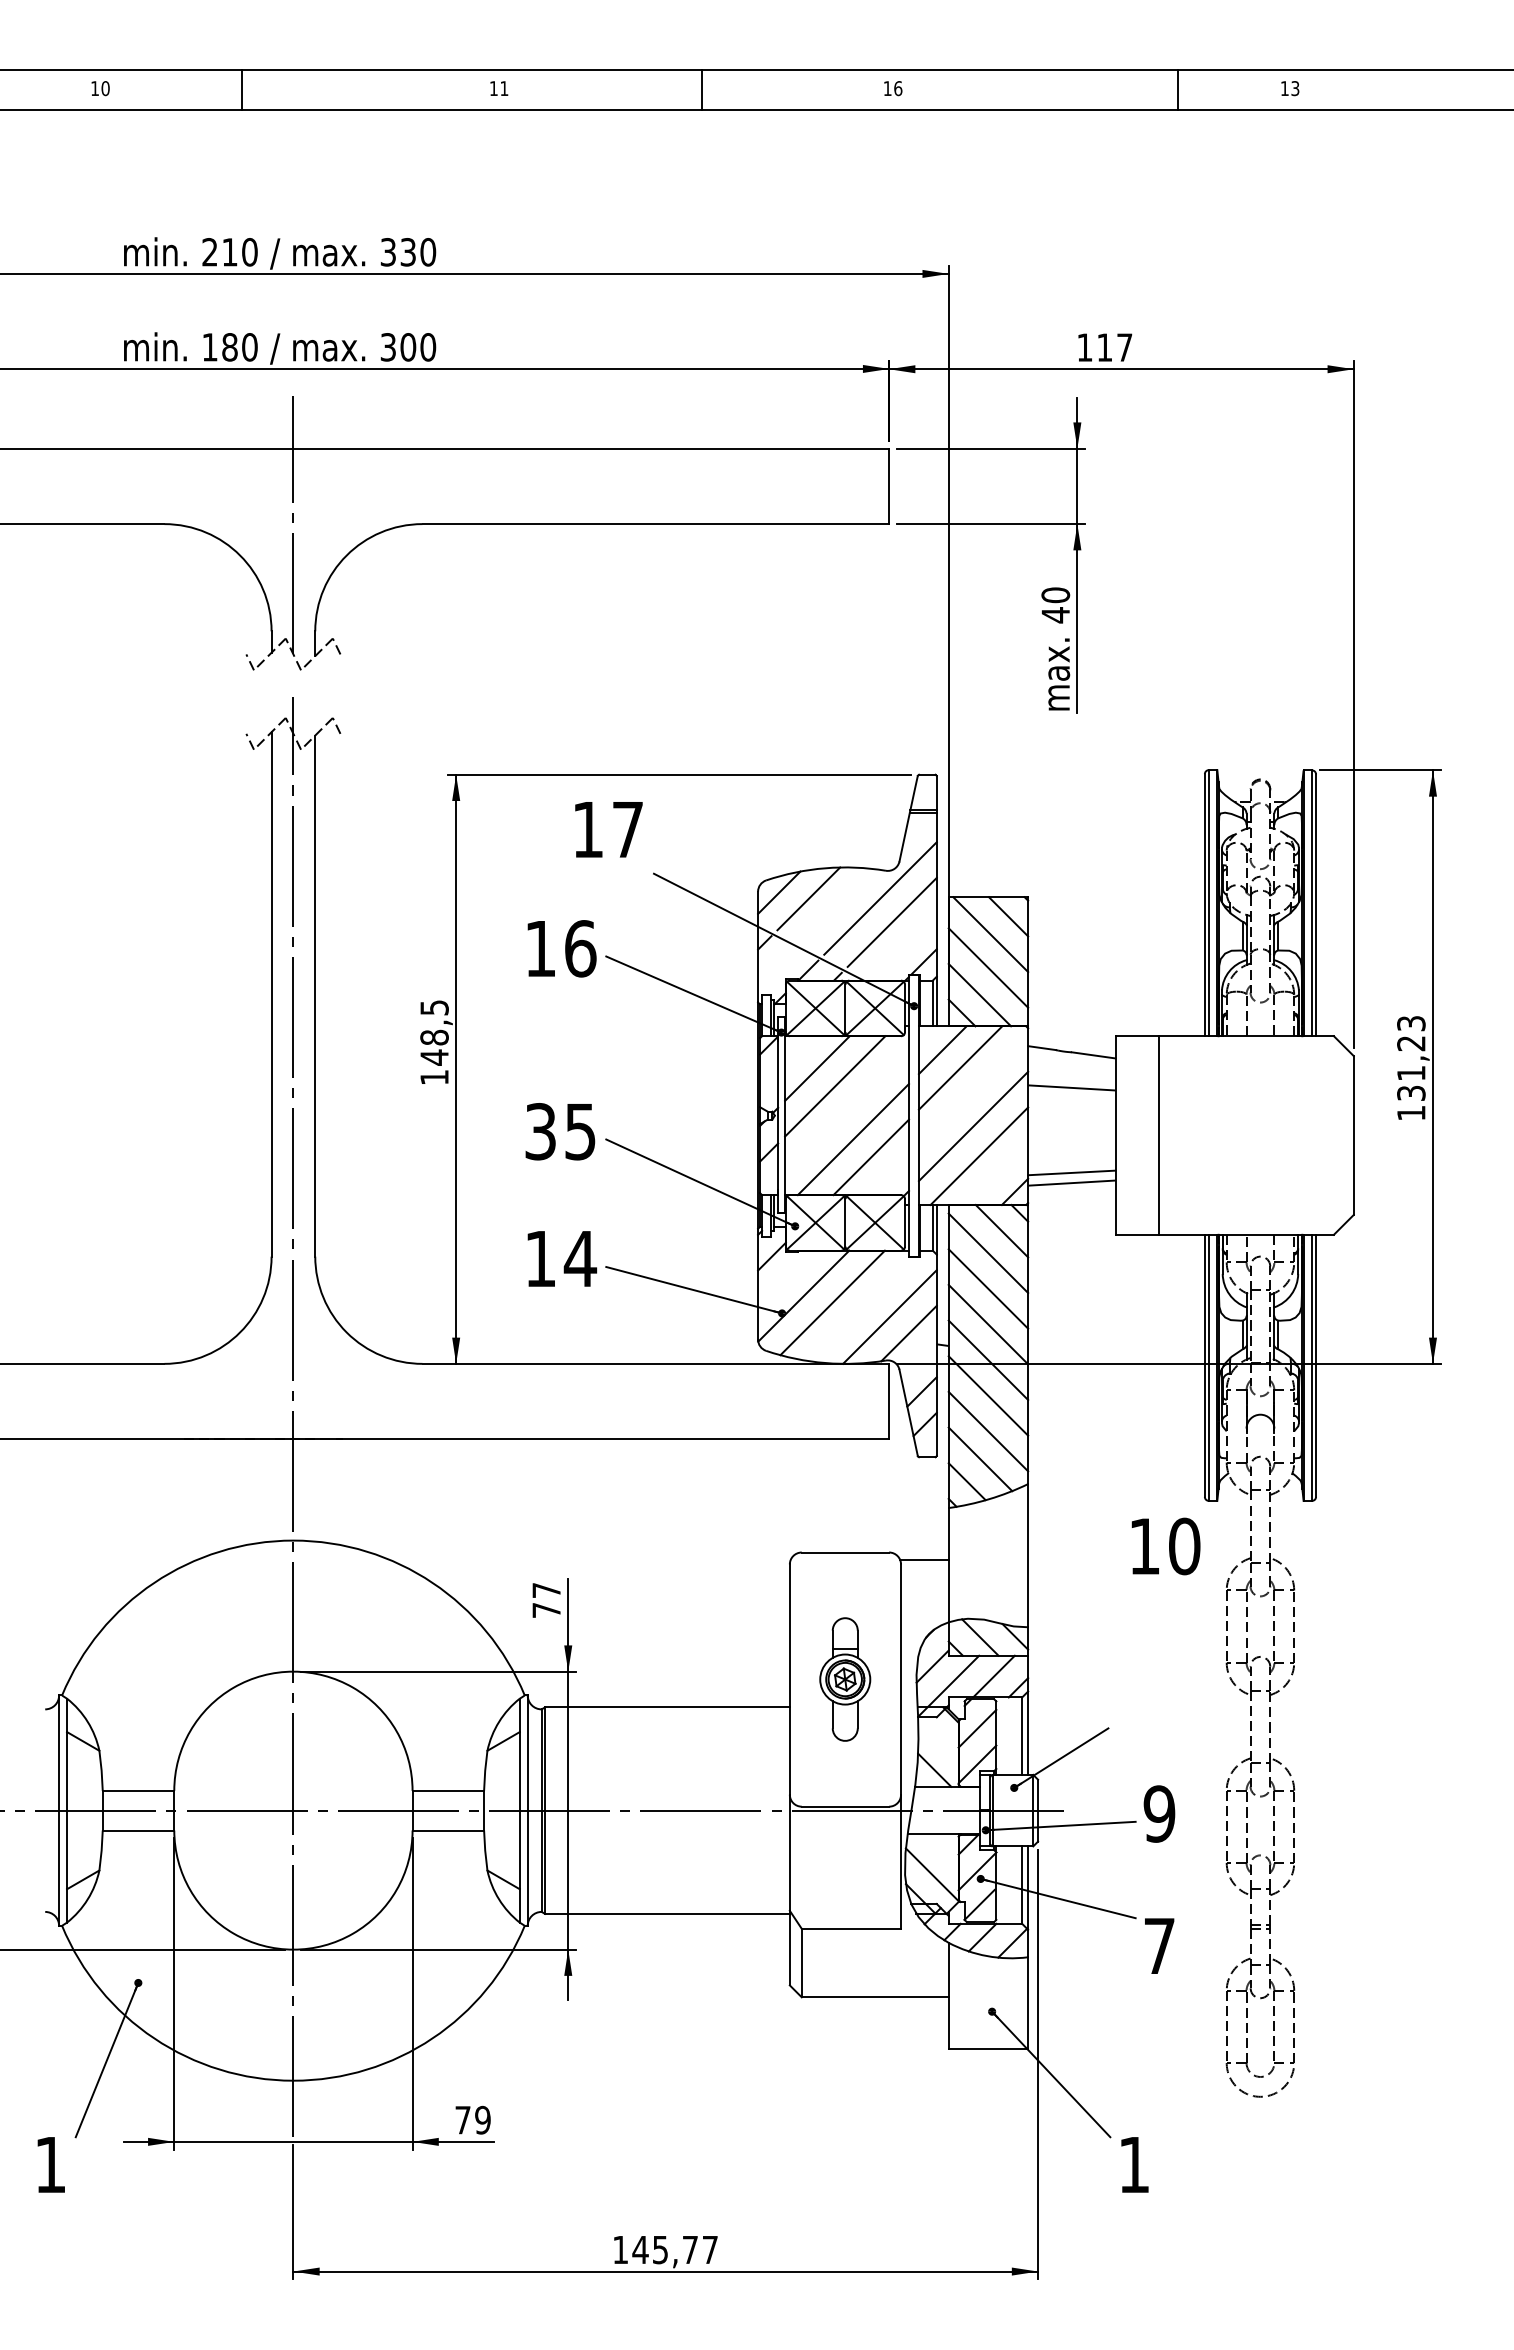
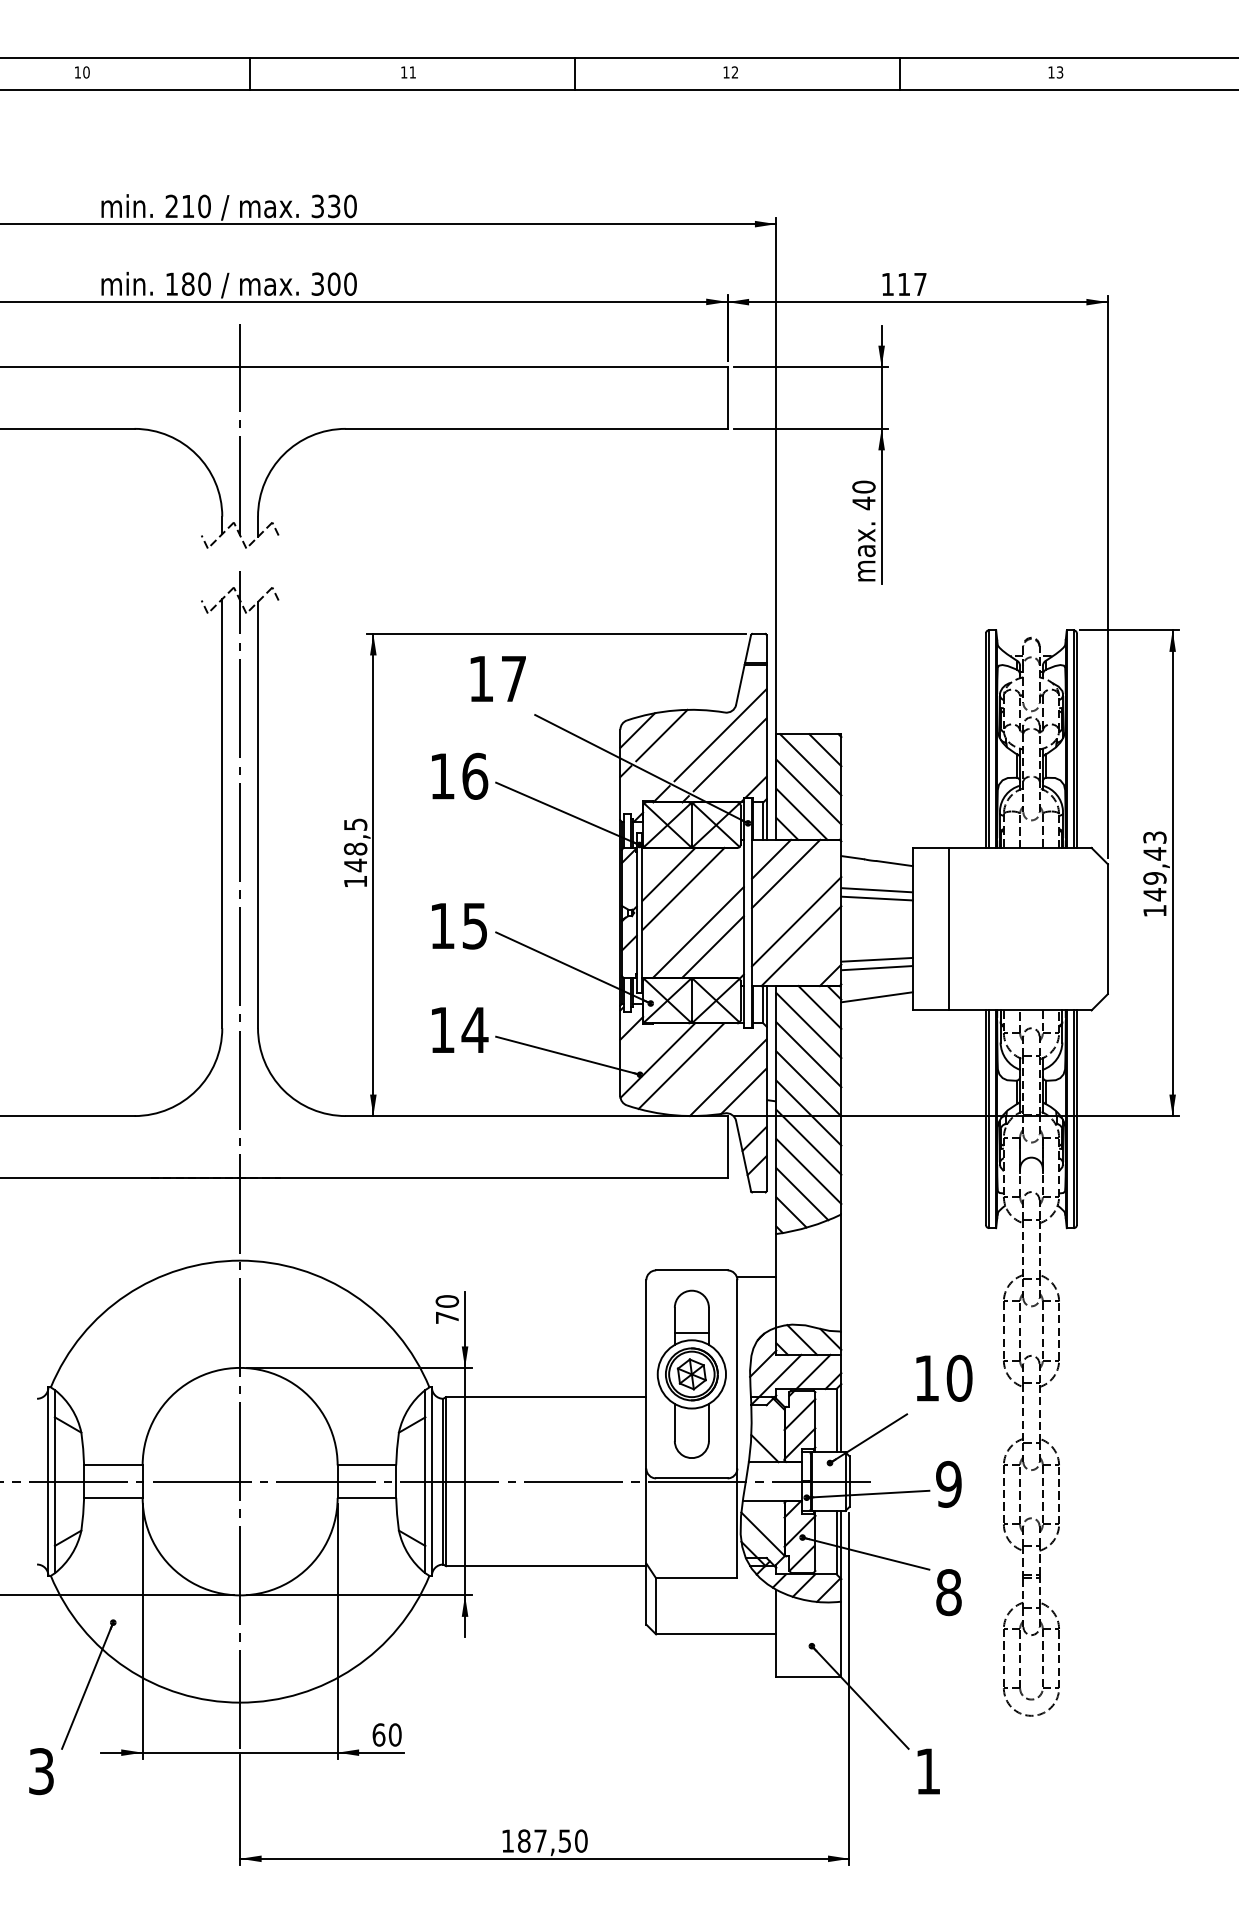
text: (898, 88) -> (735, 72), 16 -> 12
line: (242, 90) -> (250, 74), moved
line: (1177, 90) -> (899, 74), moved
text: (1411, 1068) -> (1155, 874), 131,23 -> 149,43
line: (1071, 1097) -> (876, 898), added
text: (540, 1131) -> (442, 925), 35 -> 15
line: (1071, 1218) -> (876, 997), added
text: (1165, 1546) -> (943, 1378), moved
text: (546, 1590) -> (447, 1301), 77 -> 70
part: (844, 1679) -> (691, 1374), size x1.67
text: (1159, 1945) -> (948, 1592), 7 -> 8
text: (472, 2119) -> (386, 1734), 79 -> 60
text: (50, 2164) -> (41, 1771), 1 -> 3
text: (675, 2249) -> (552, 1840), 145,77 -> 187,50

